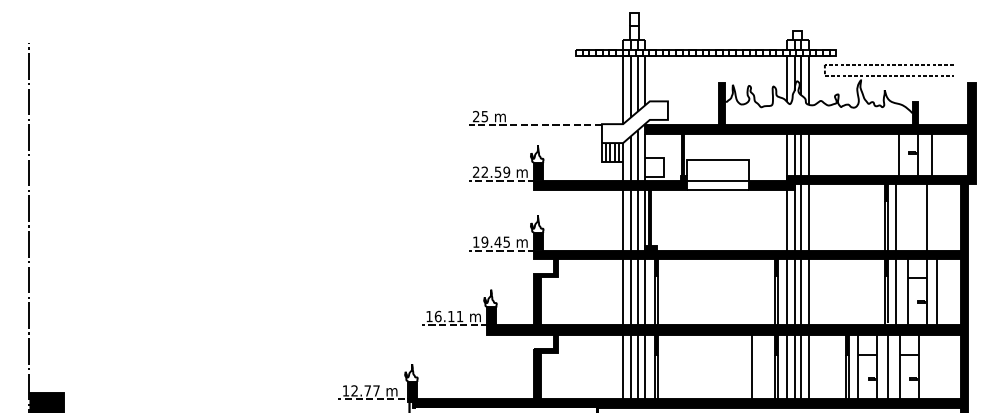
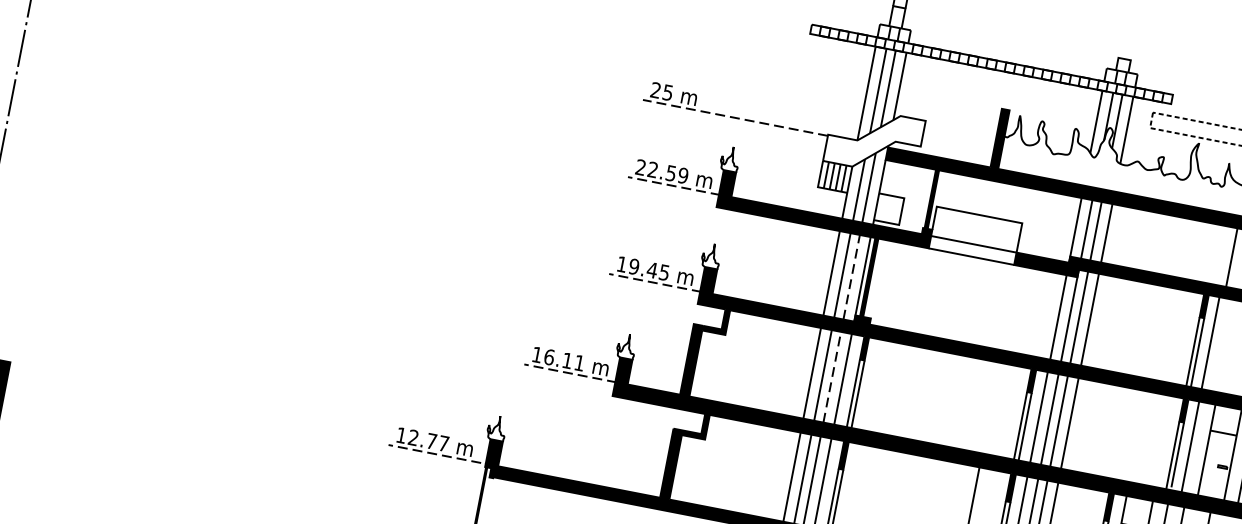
line: (637, 220) -> (851, 277), solid -> dashed
line: (637, 292) -> (832, 377), solid -> dashed

